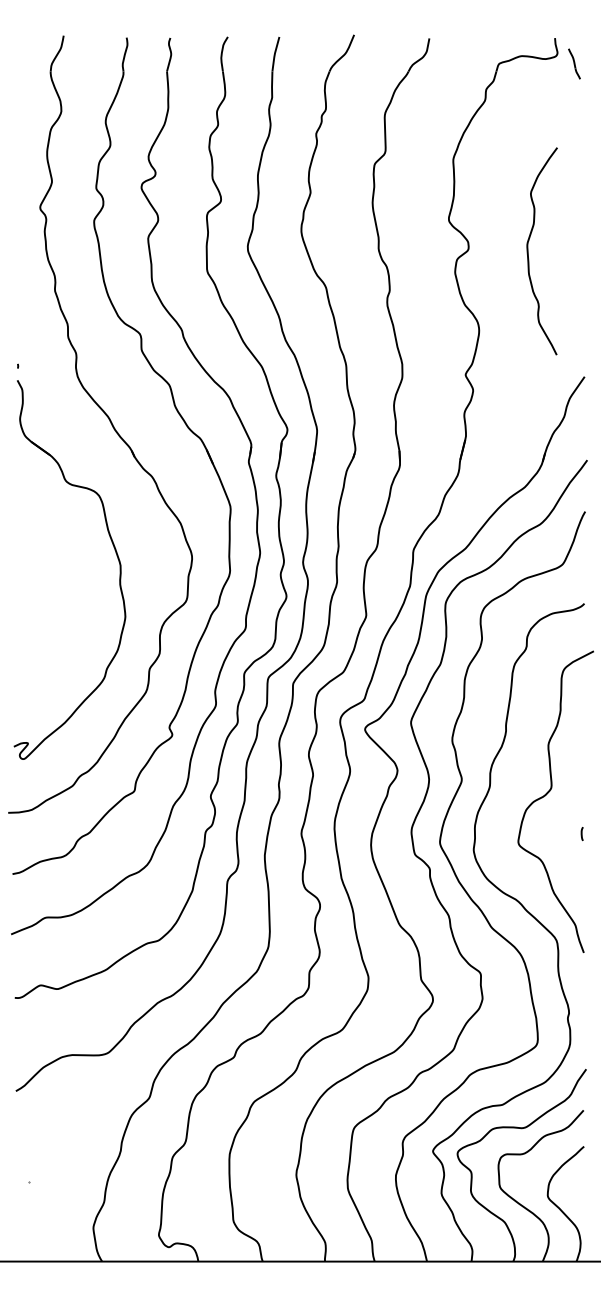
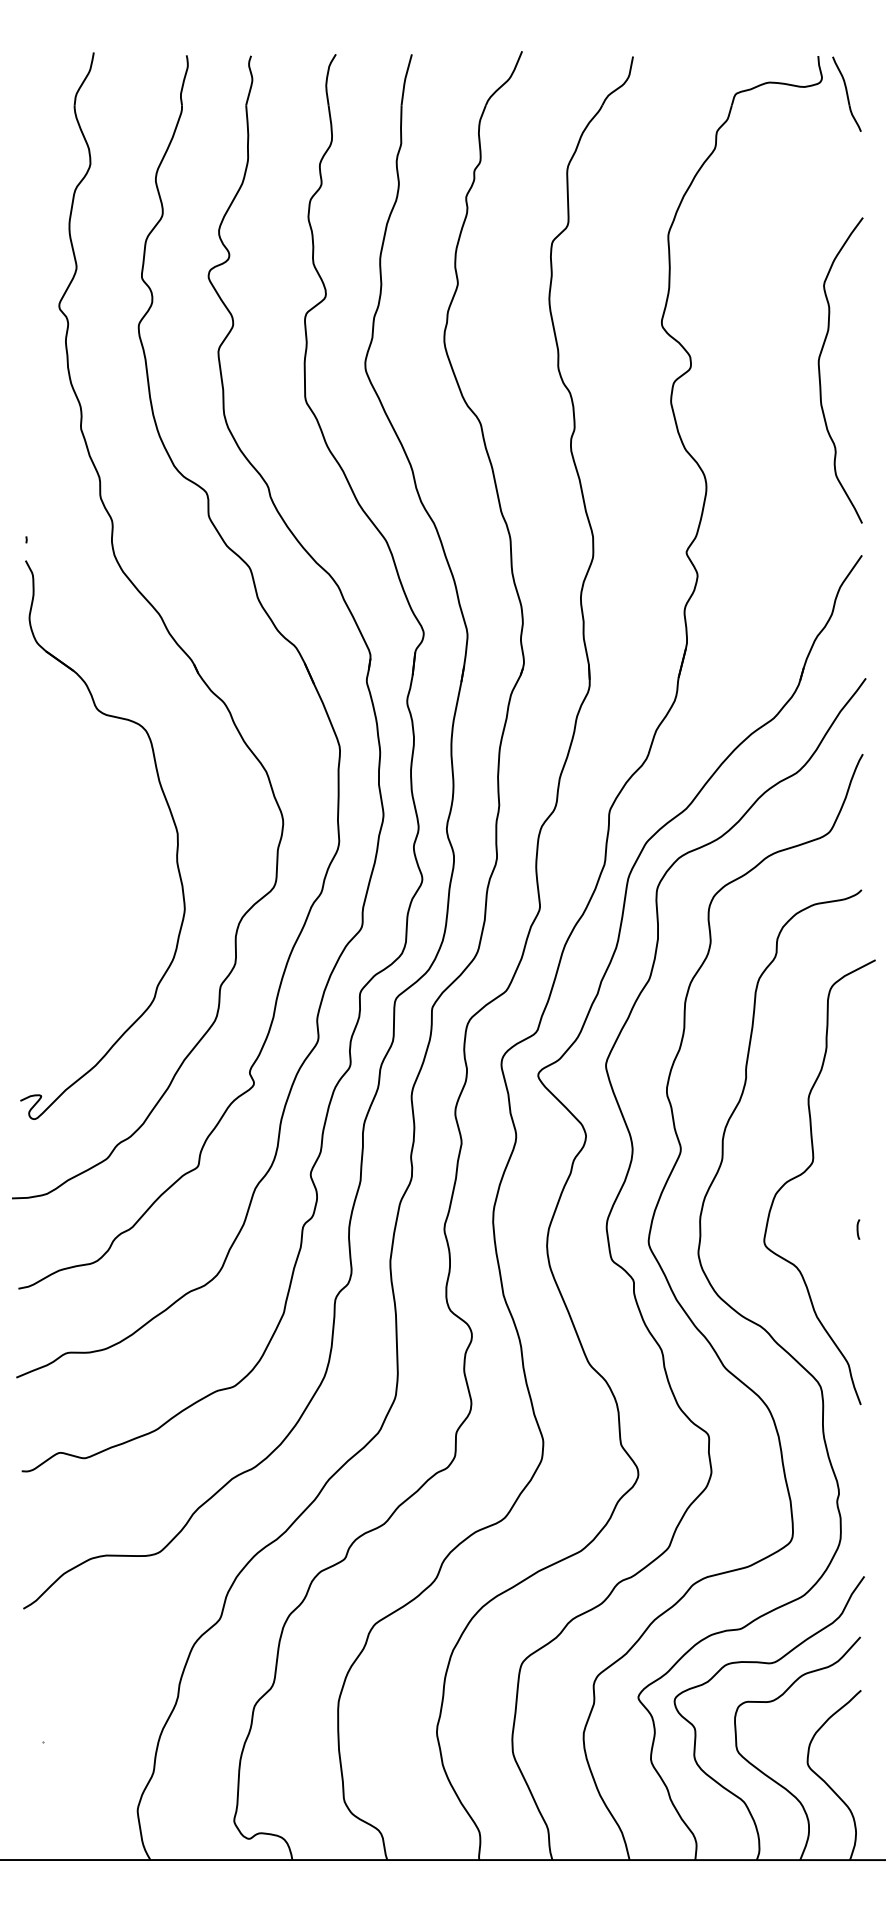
part: (574, 63) -> (847, 93), size x1.67
curve: (528, 251) -> (820, 370), moved

